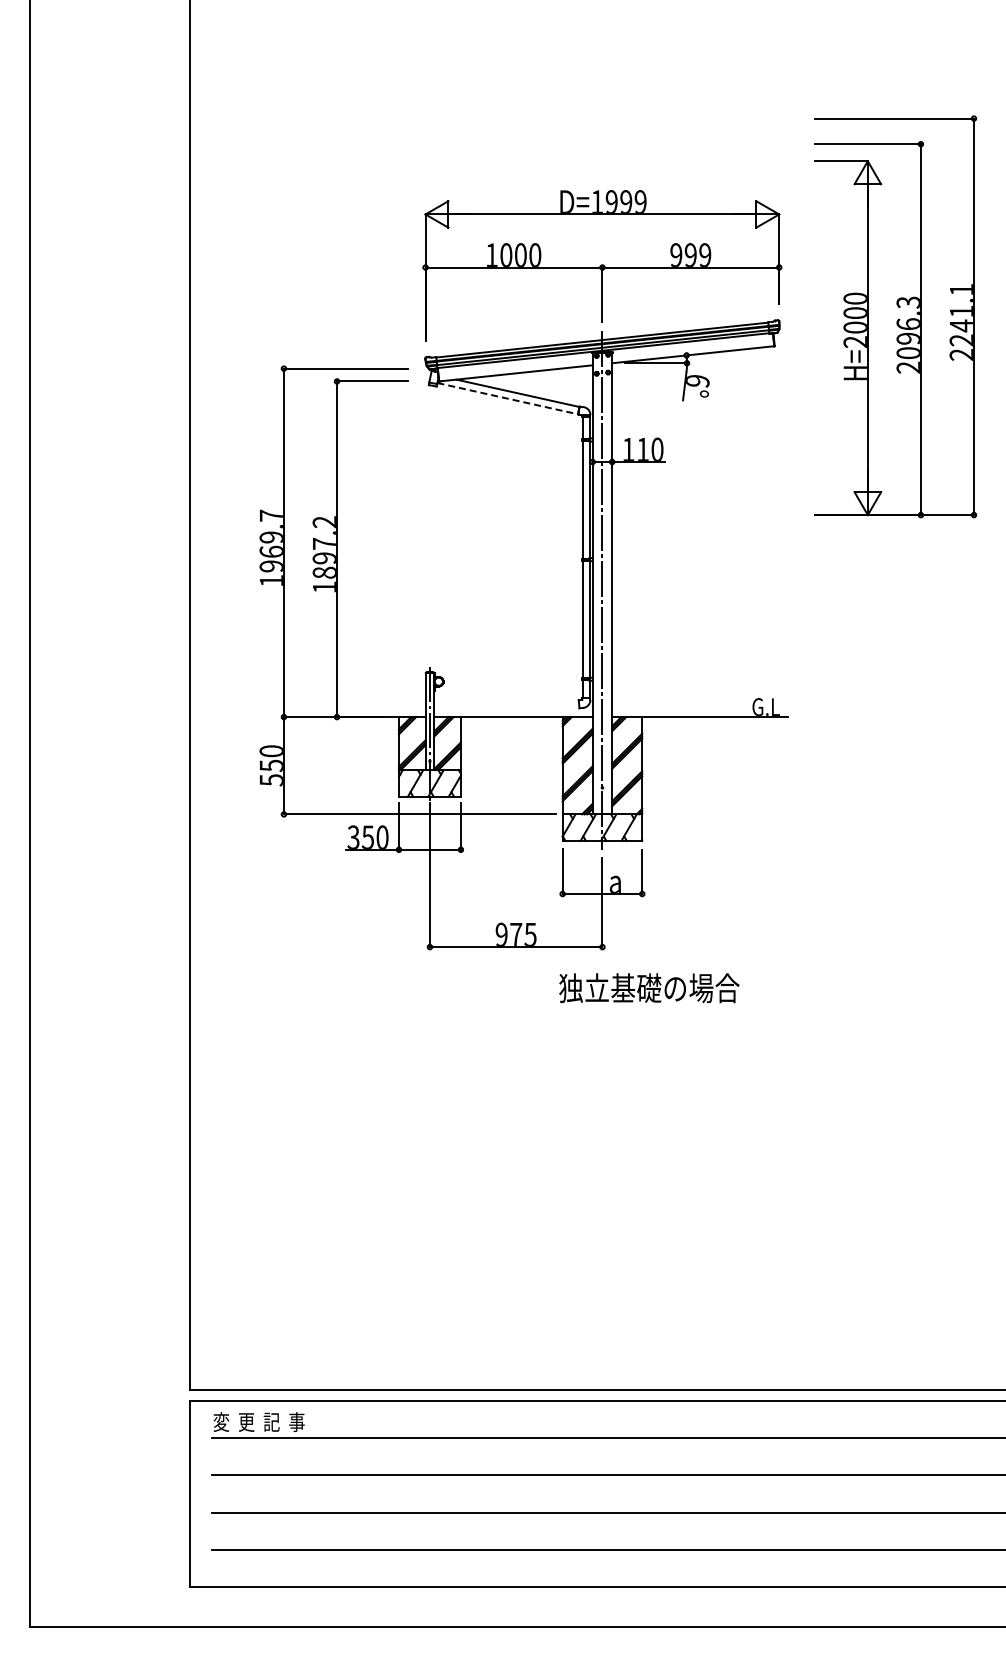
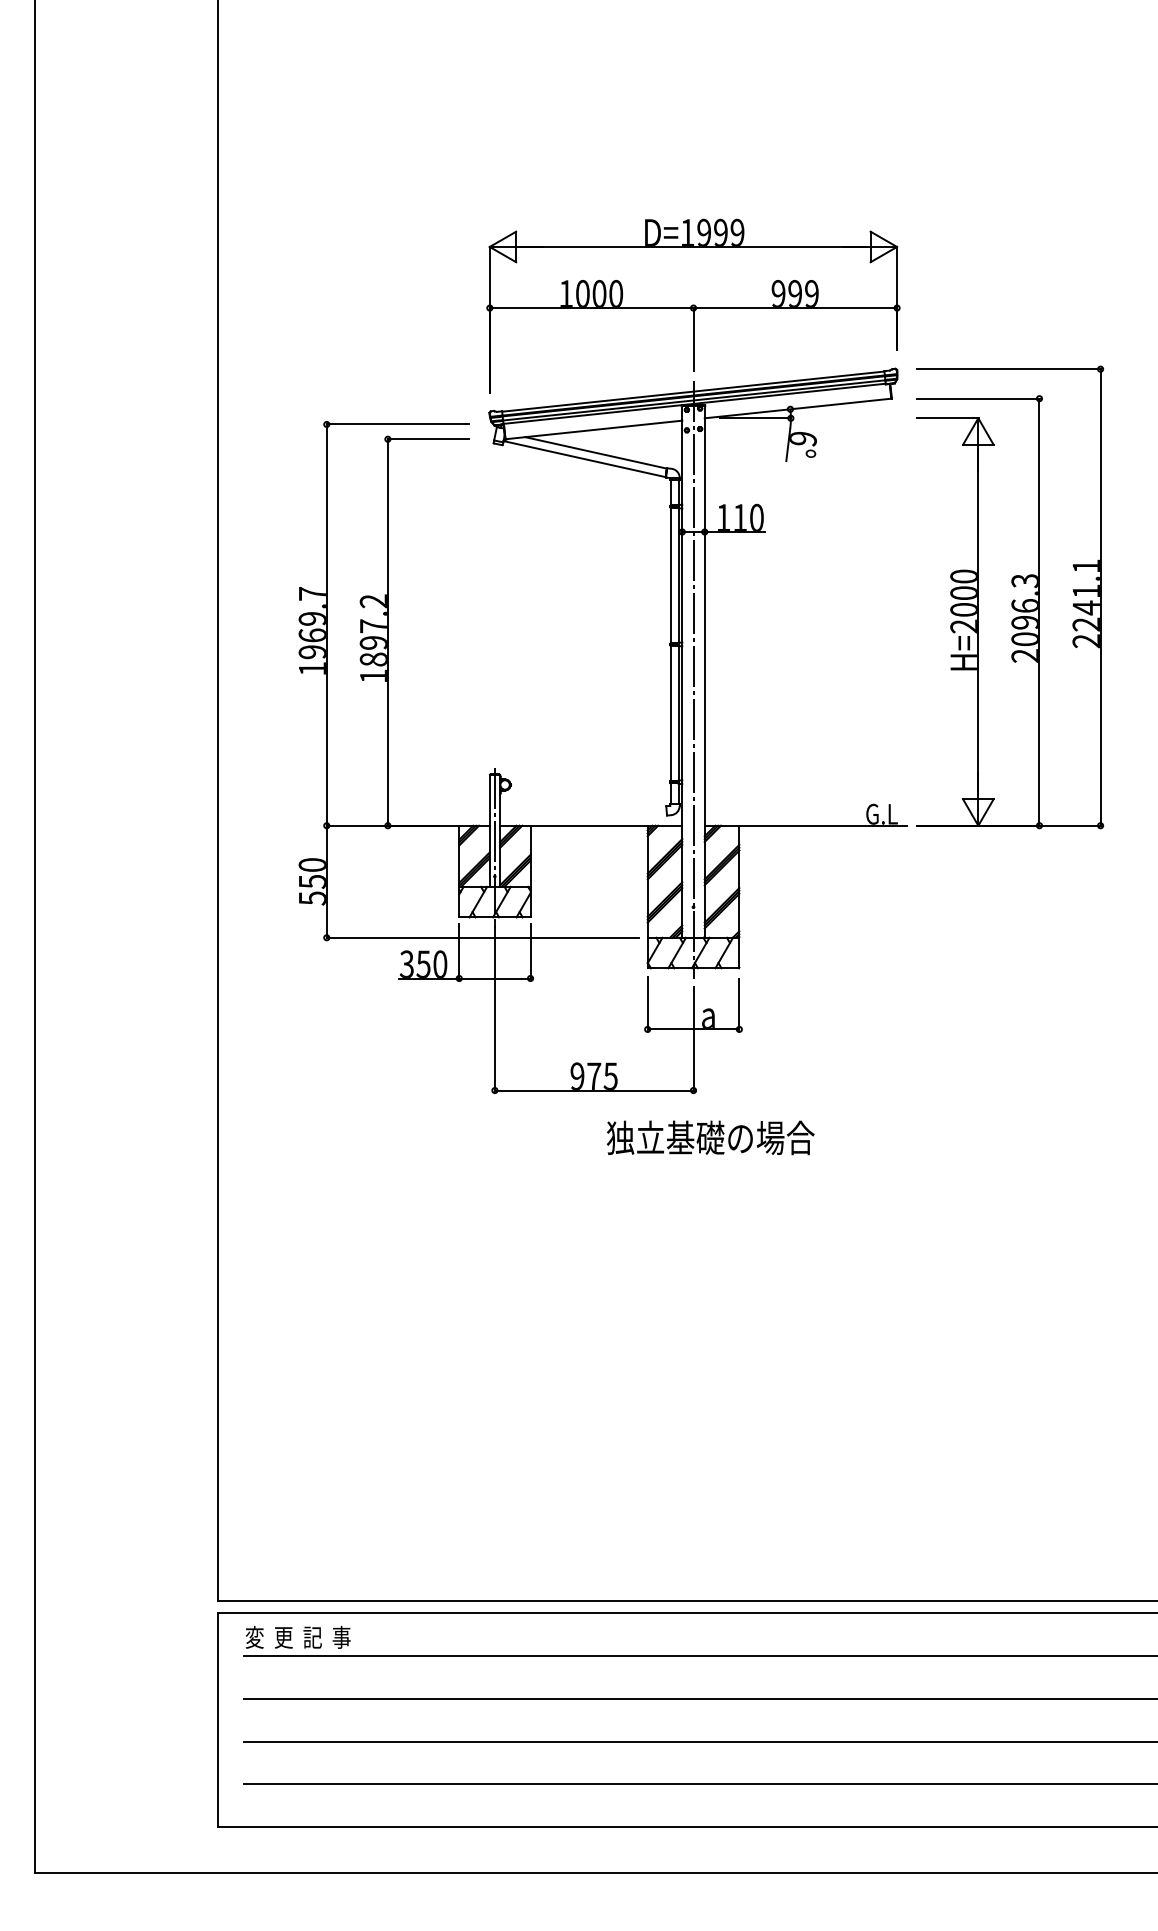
part: (895, 316) -> (1010, 597), moved
line: (508, 398) -> (585, 458), dashed -> solid
text: (649, 988) -> (710, 1138), moved

